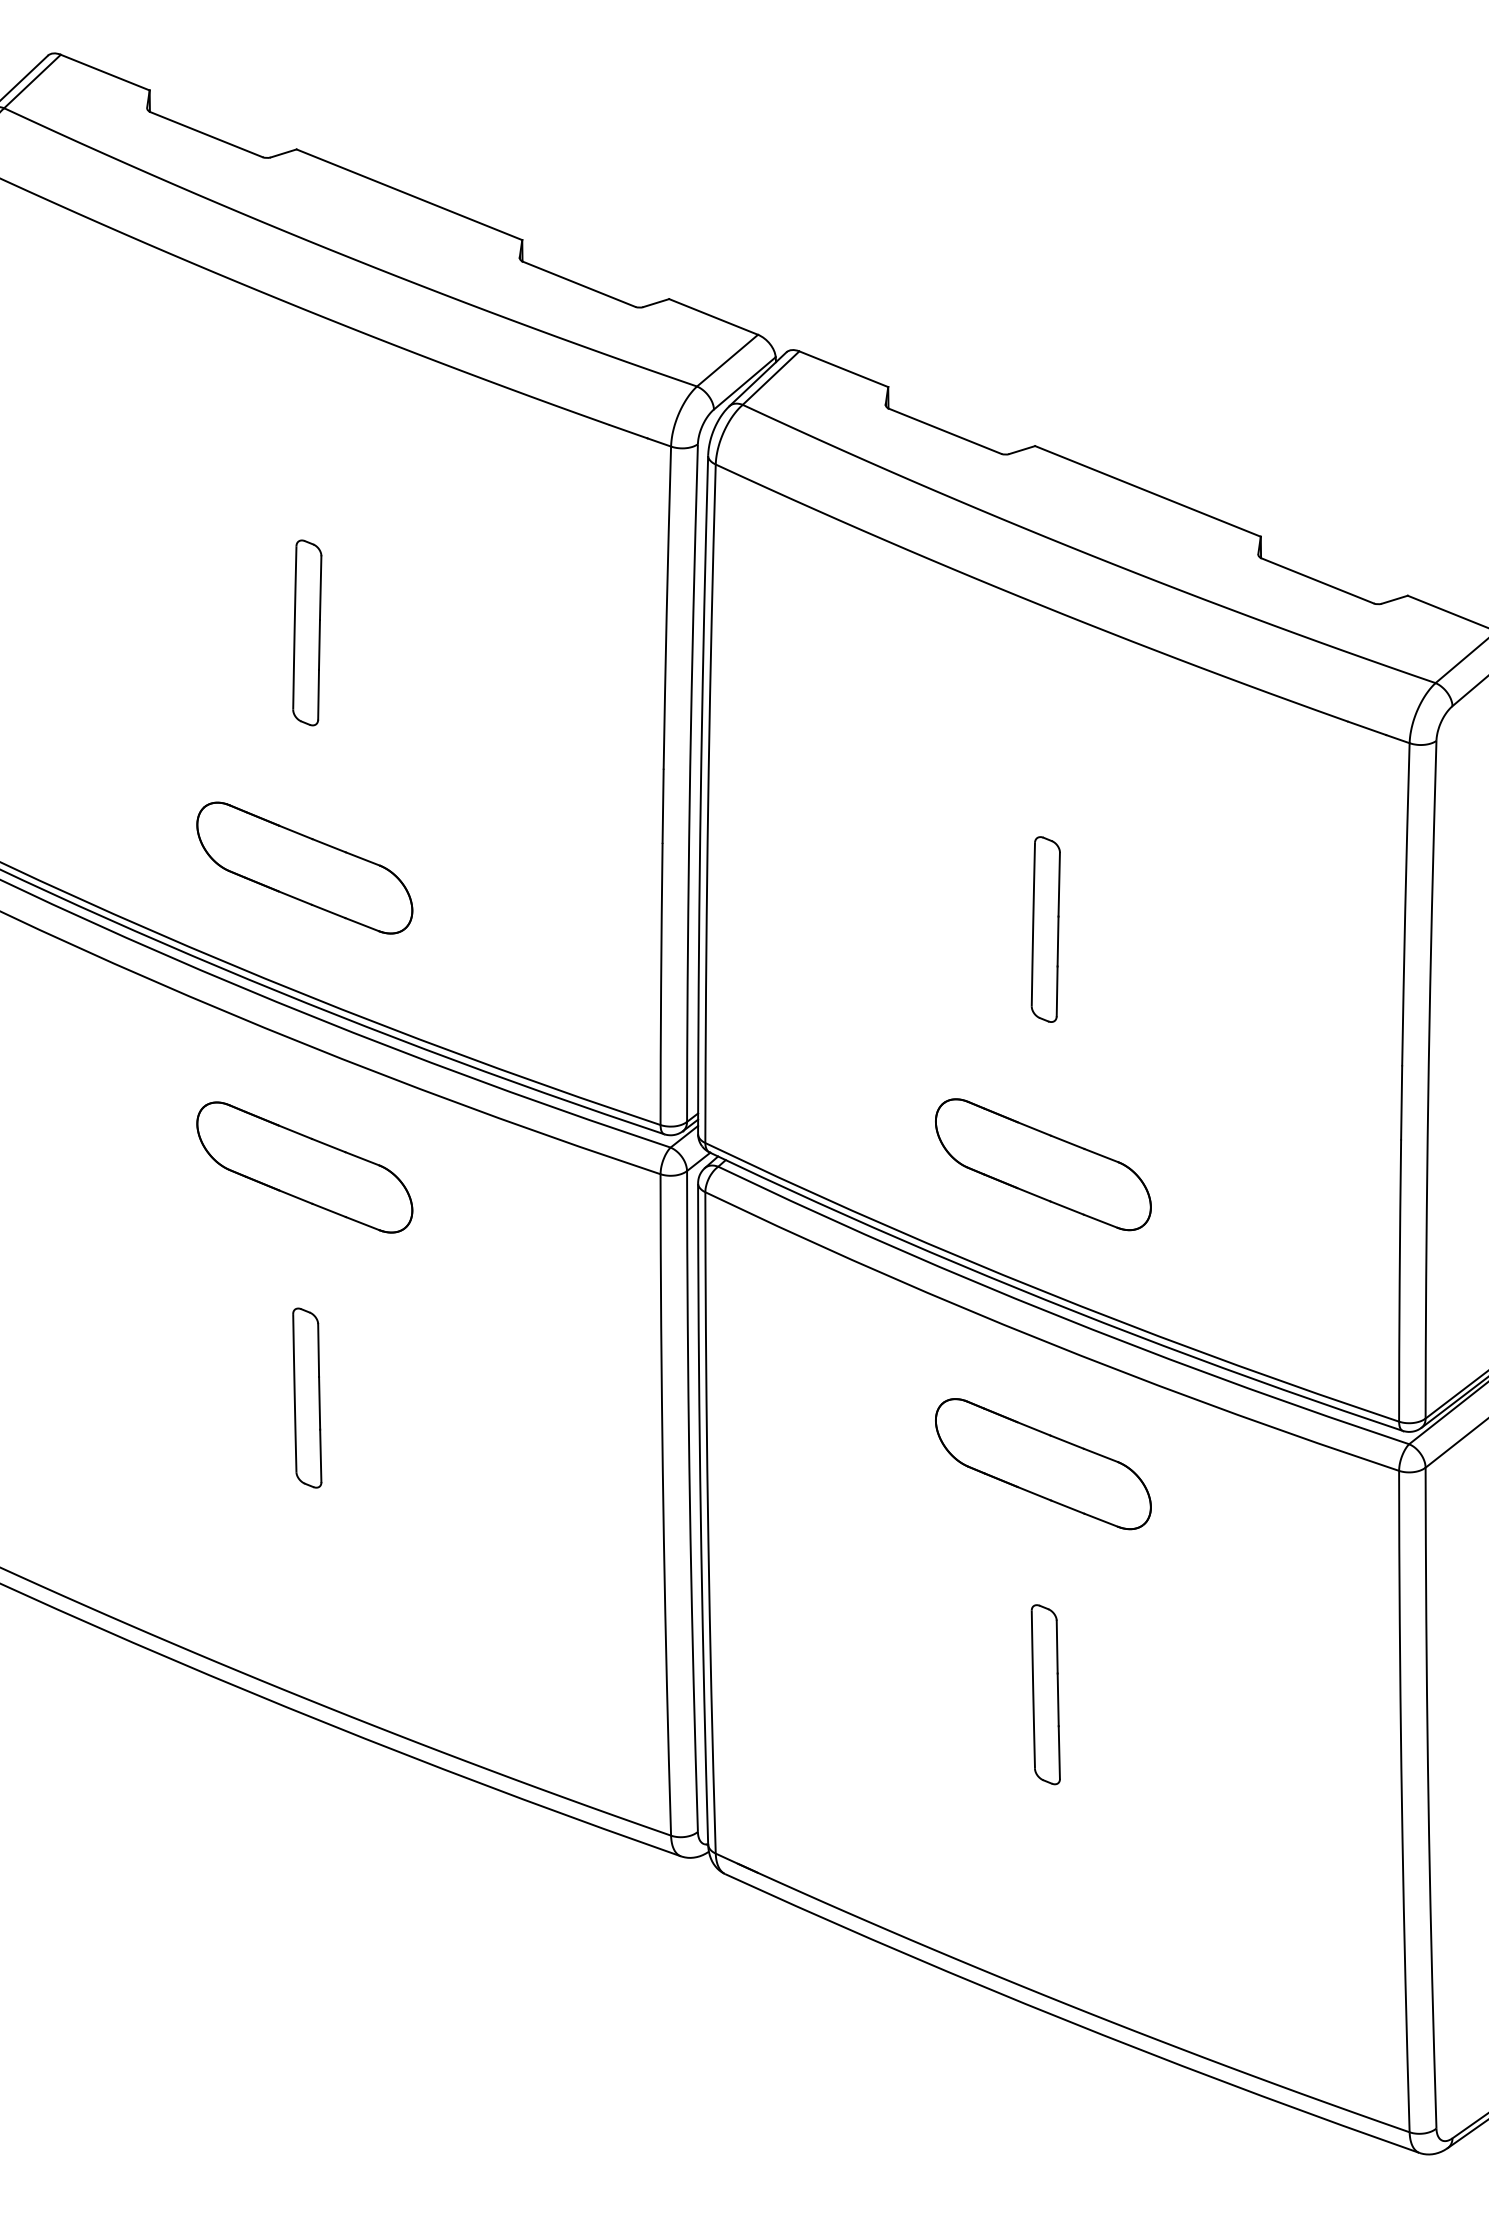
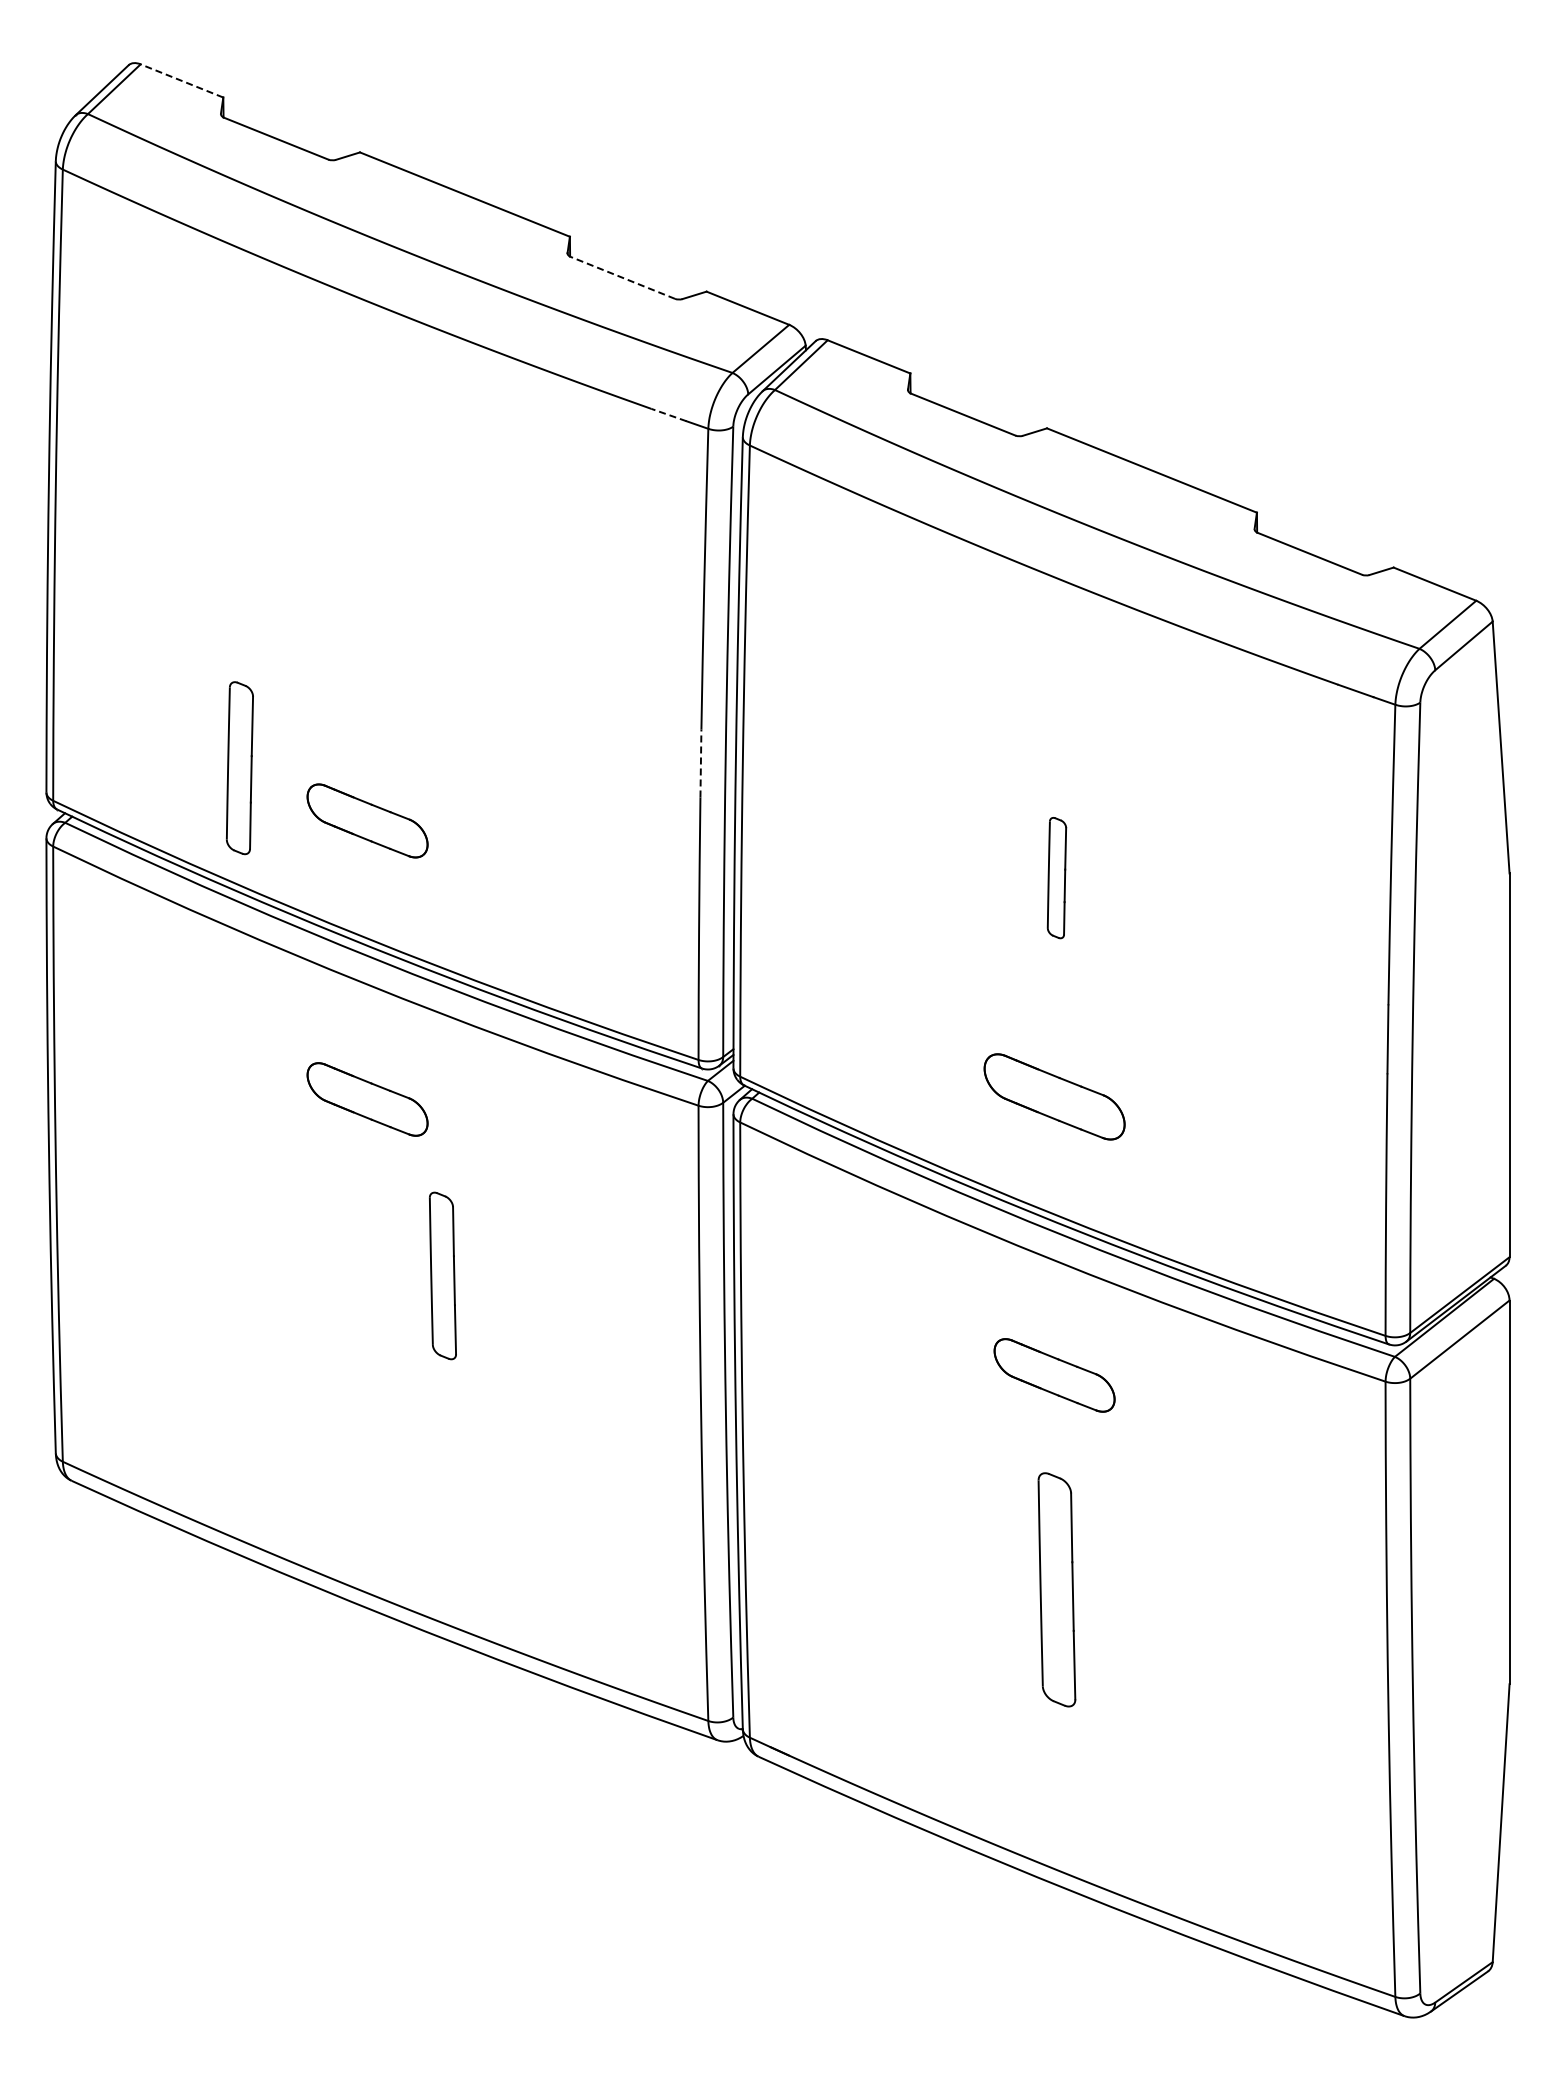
line: (104, 72) -> (181, 80), solid -> dashed
line: (578, 283) -> (622, 277), solid -> dashed
line: (628, 432) -> (668, 415), solid -> dashed
part: (306, 633) -> (239, 768), moved
line: (662, 805) -> (700, 762), solid -> dashed
part: (304, 867) -> (367, 820), size x0.6
part: (1045, 928) -> (1056, 877), size x0.7
part: (1043, 1164) -> (1054, 1096), size x0.7
part: (304, 1167) -> (367, 1099), size x0.6
part: (306, 1397) -> (442, 1275), moved
part: (1043, 1464) -> (1054, 1375), size x0.6
part: (1045, 1694) -> (1056, 1589), size x1.4

